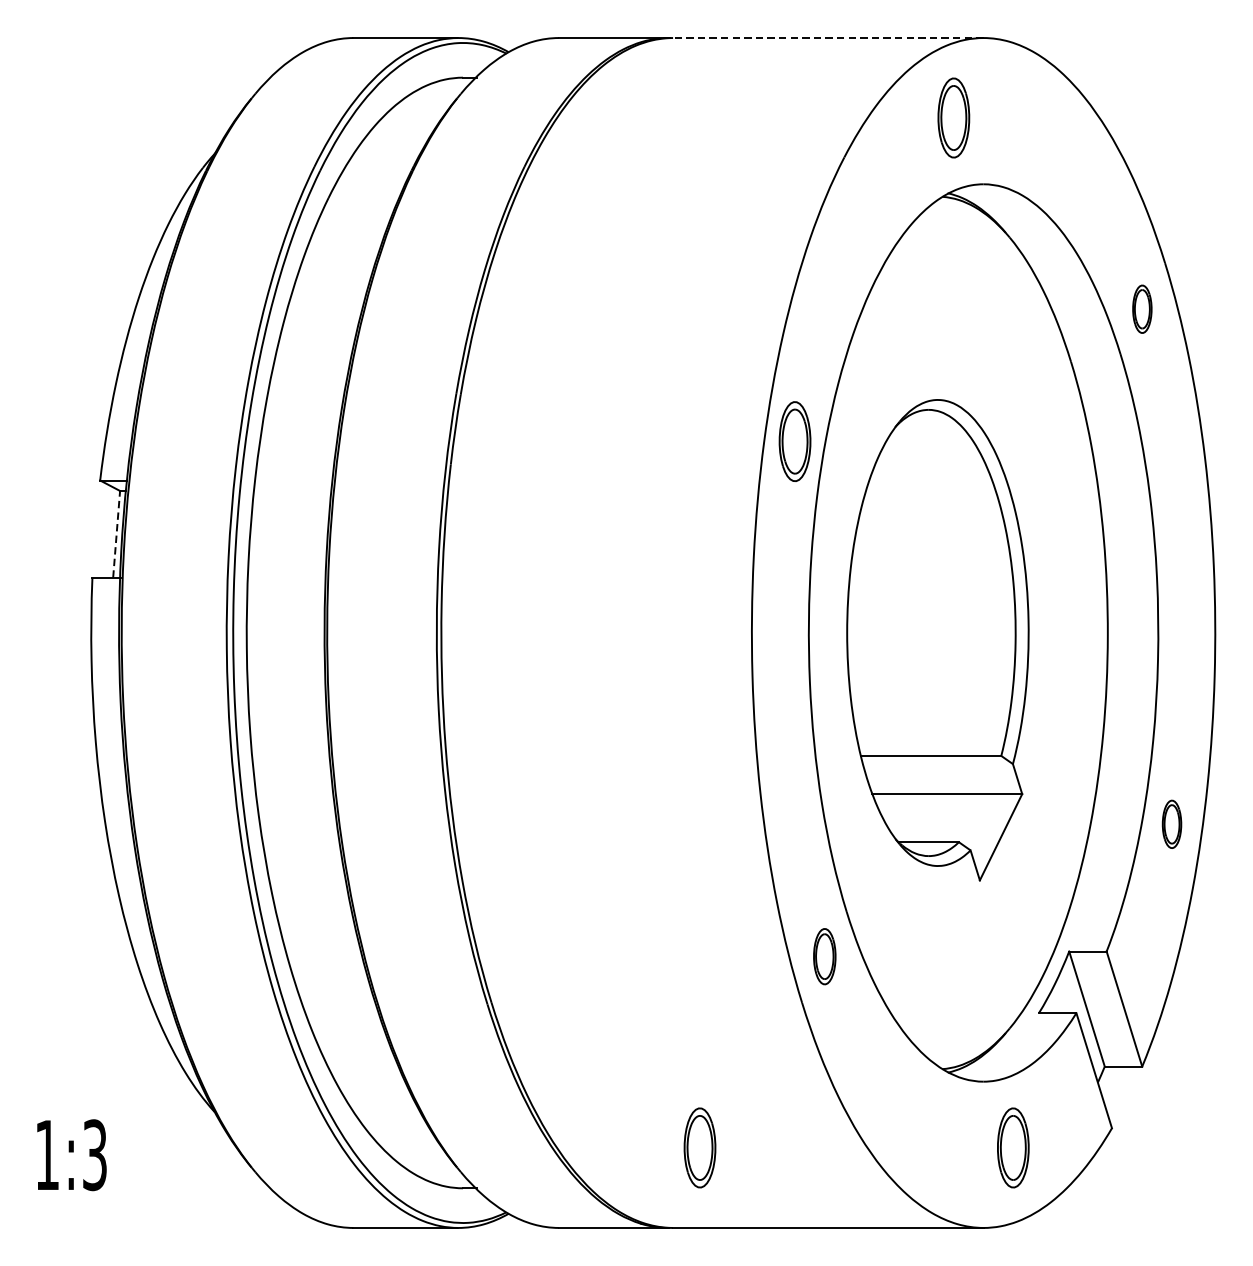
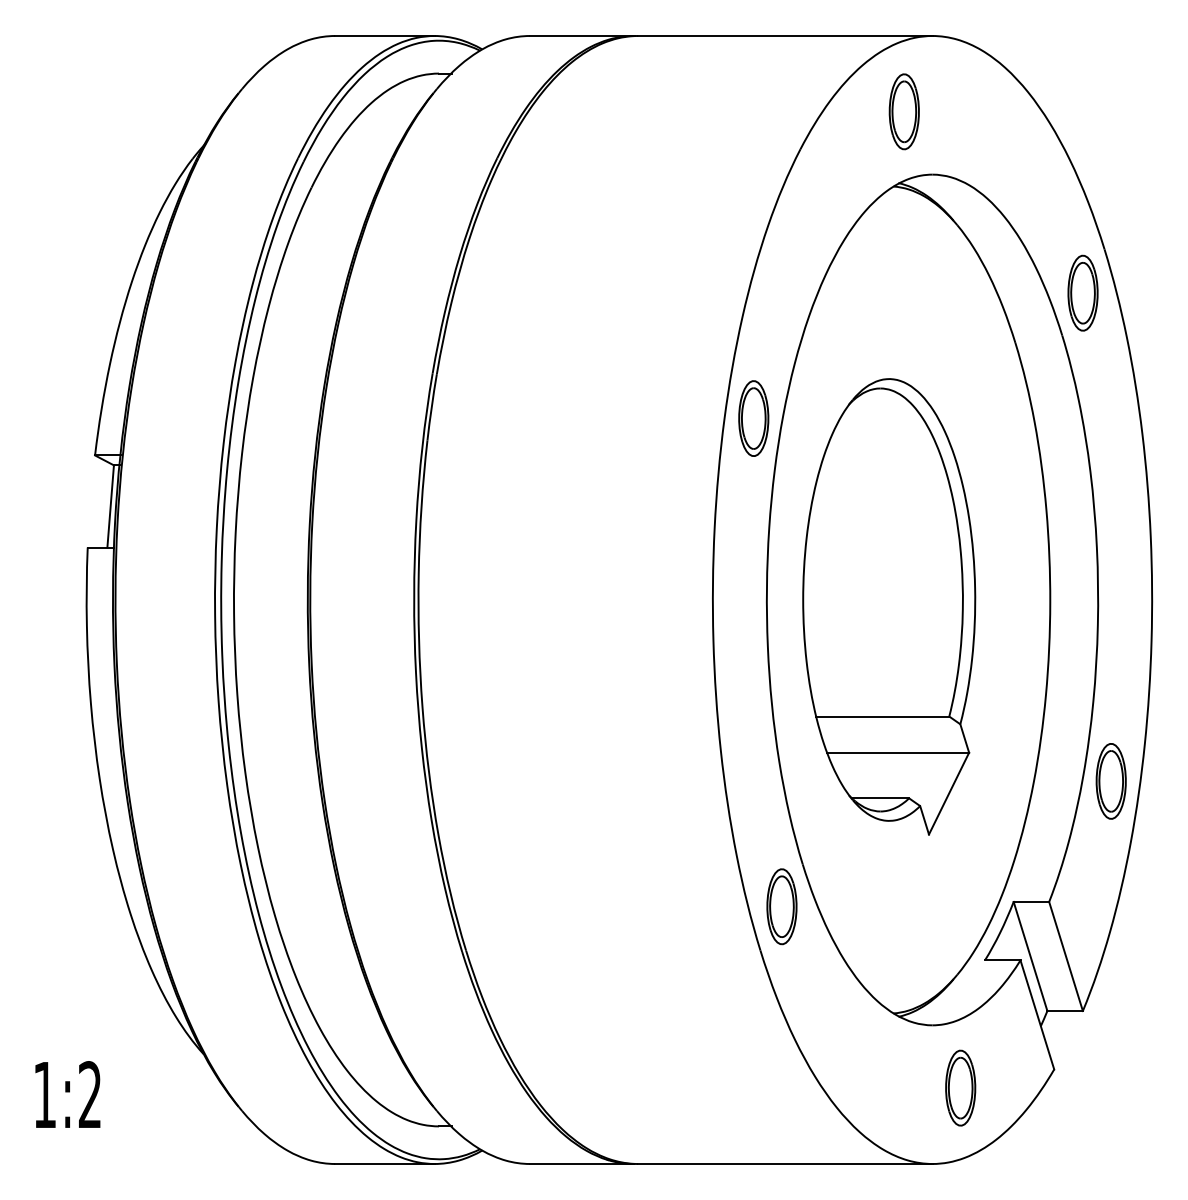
line: (827, 38) -> (784, 36), dashed -> solid
part: (1141, 308) -> (1082, 292), size x1.67
line: (116, 533) -> (110, 505), dashed -> solid
part: (1171, 824) -> (1110, 781), size x1.67
part: (824, 956) -> (781, 906), size x1.43
part: (699, 1147) -> (663, 1087), removed
text: (95, 1155) -> (90, 1095), 1:3 -> 1:2

